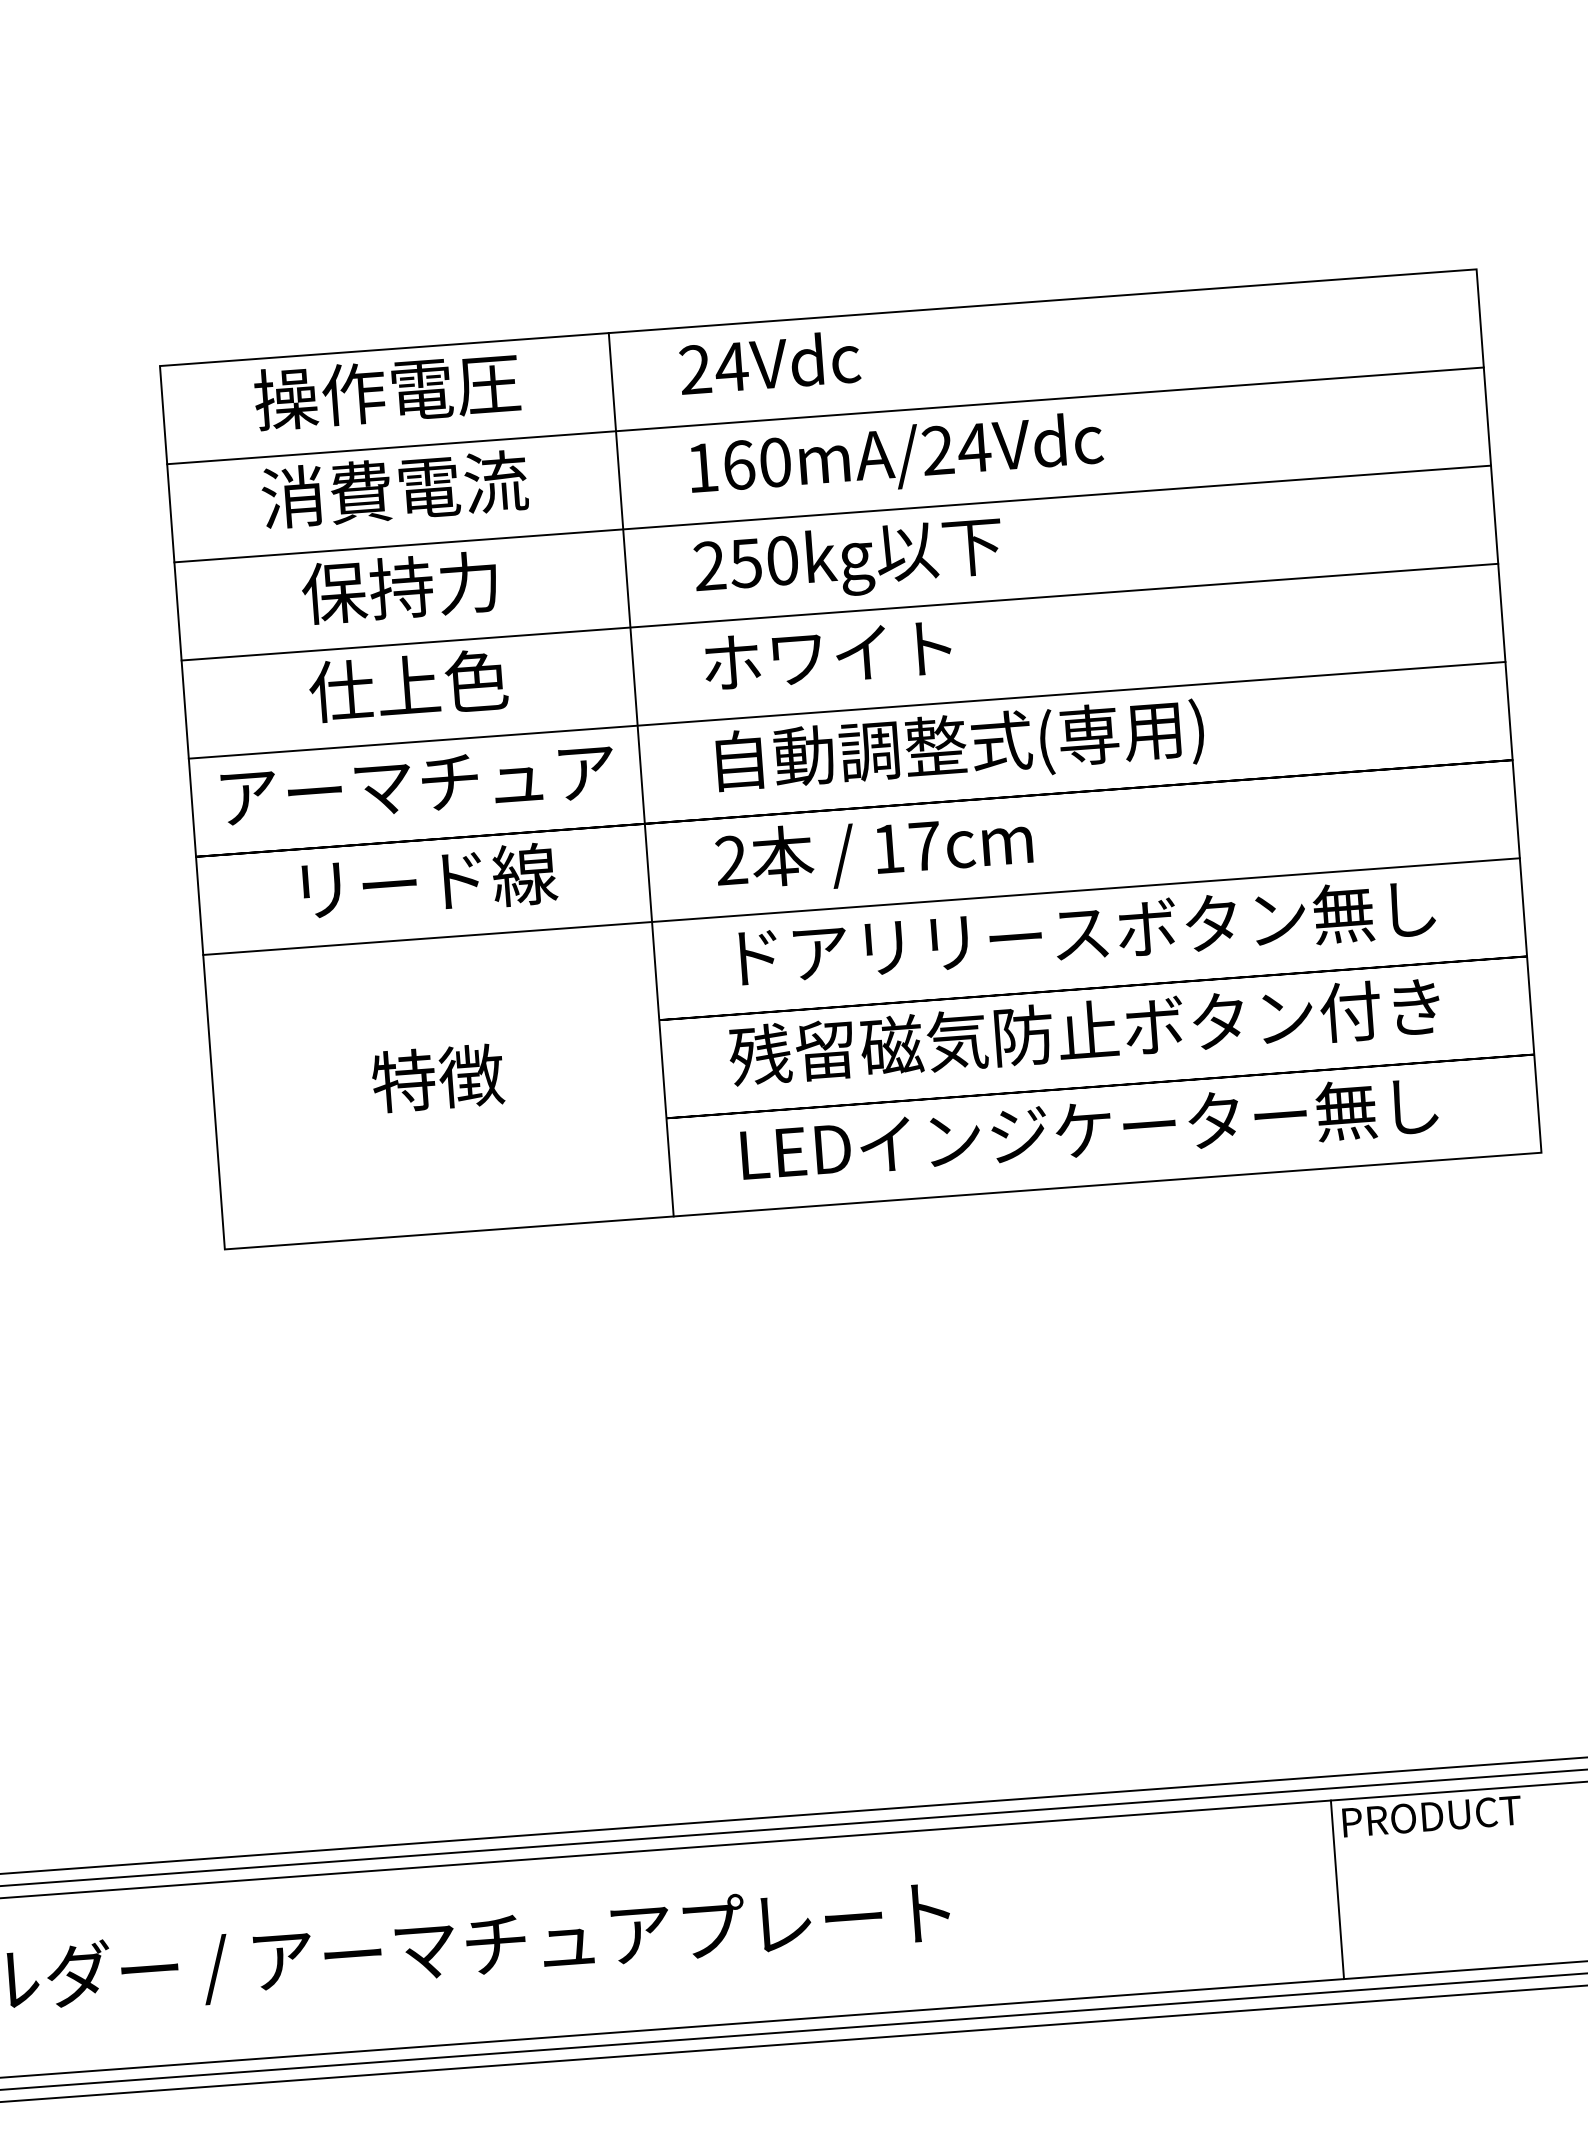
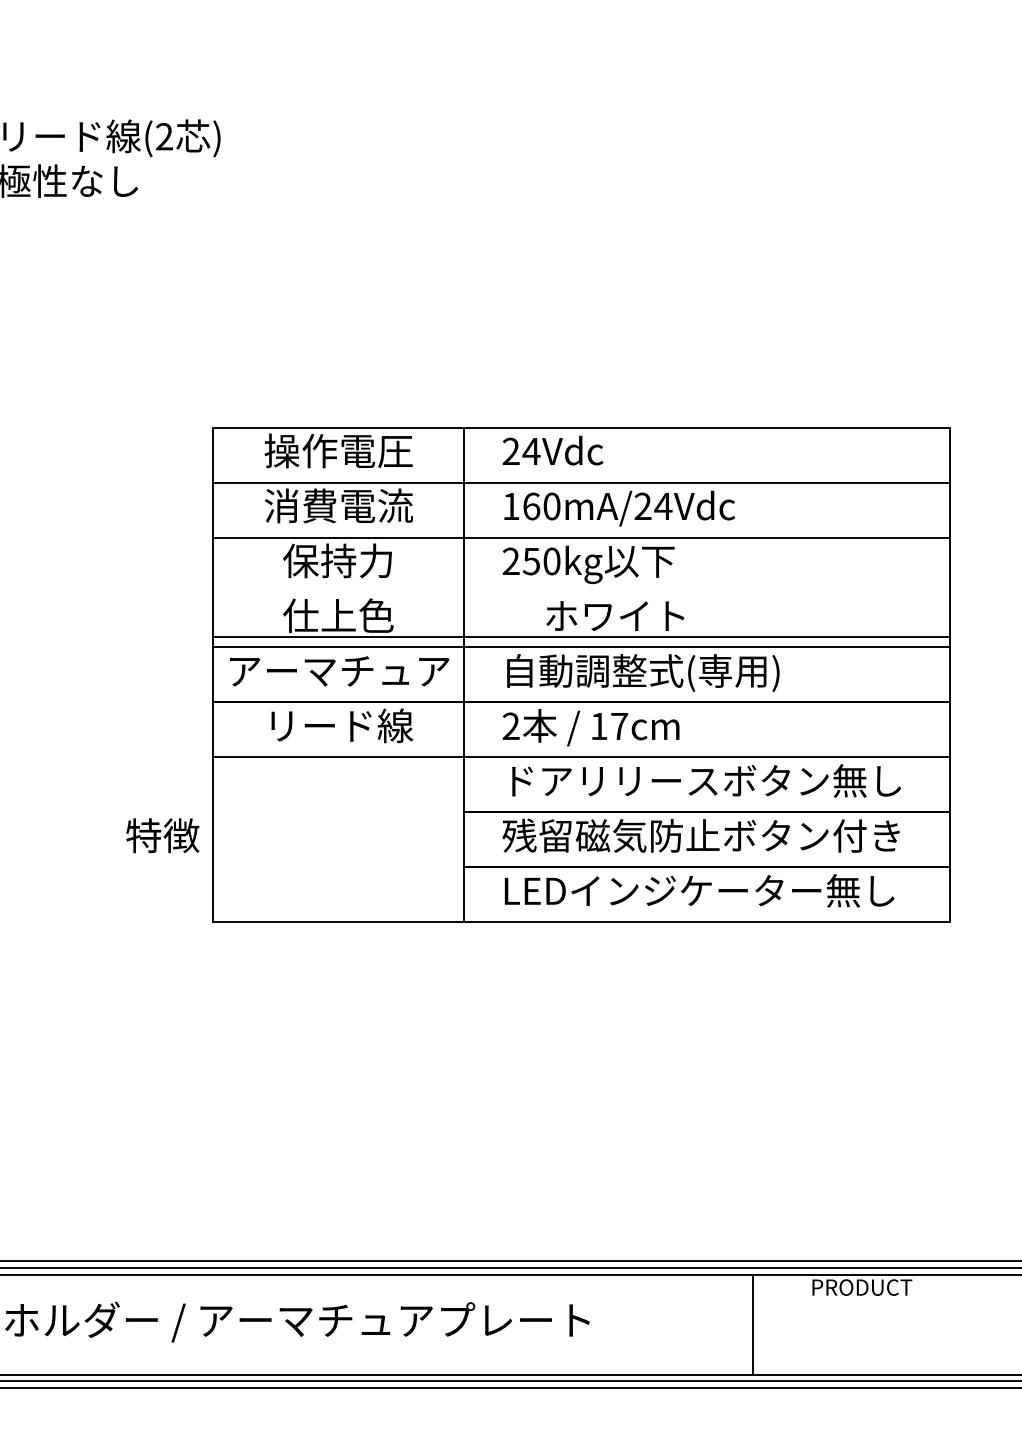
line: (839, 612) -> (581, 637), moved
text: (828, 654) -> (615, 615), moved
text: (437, 1077) -> (162, 835), moved
line: (1337, 1889) -> (752, 1324), moved

